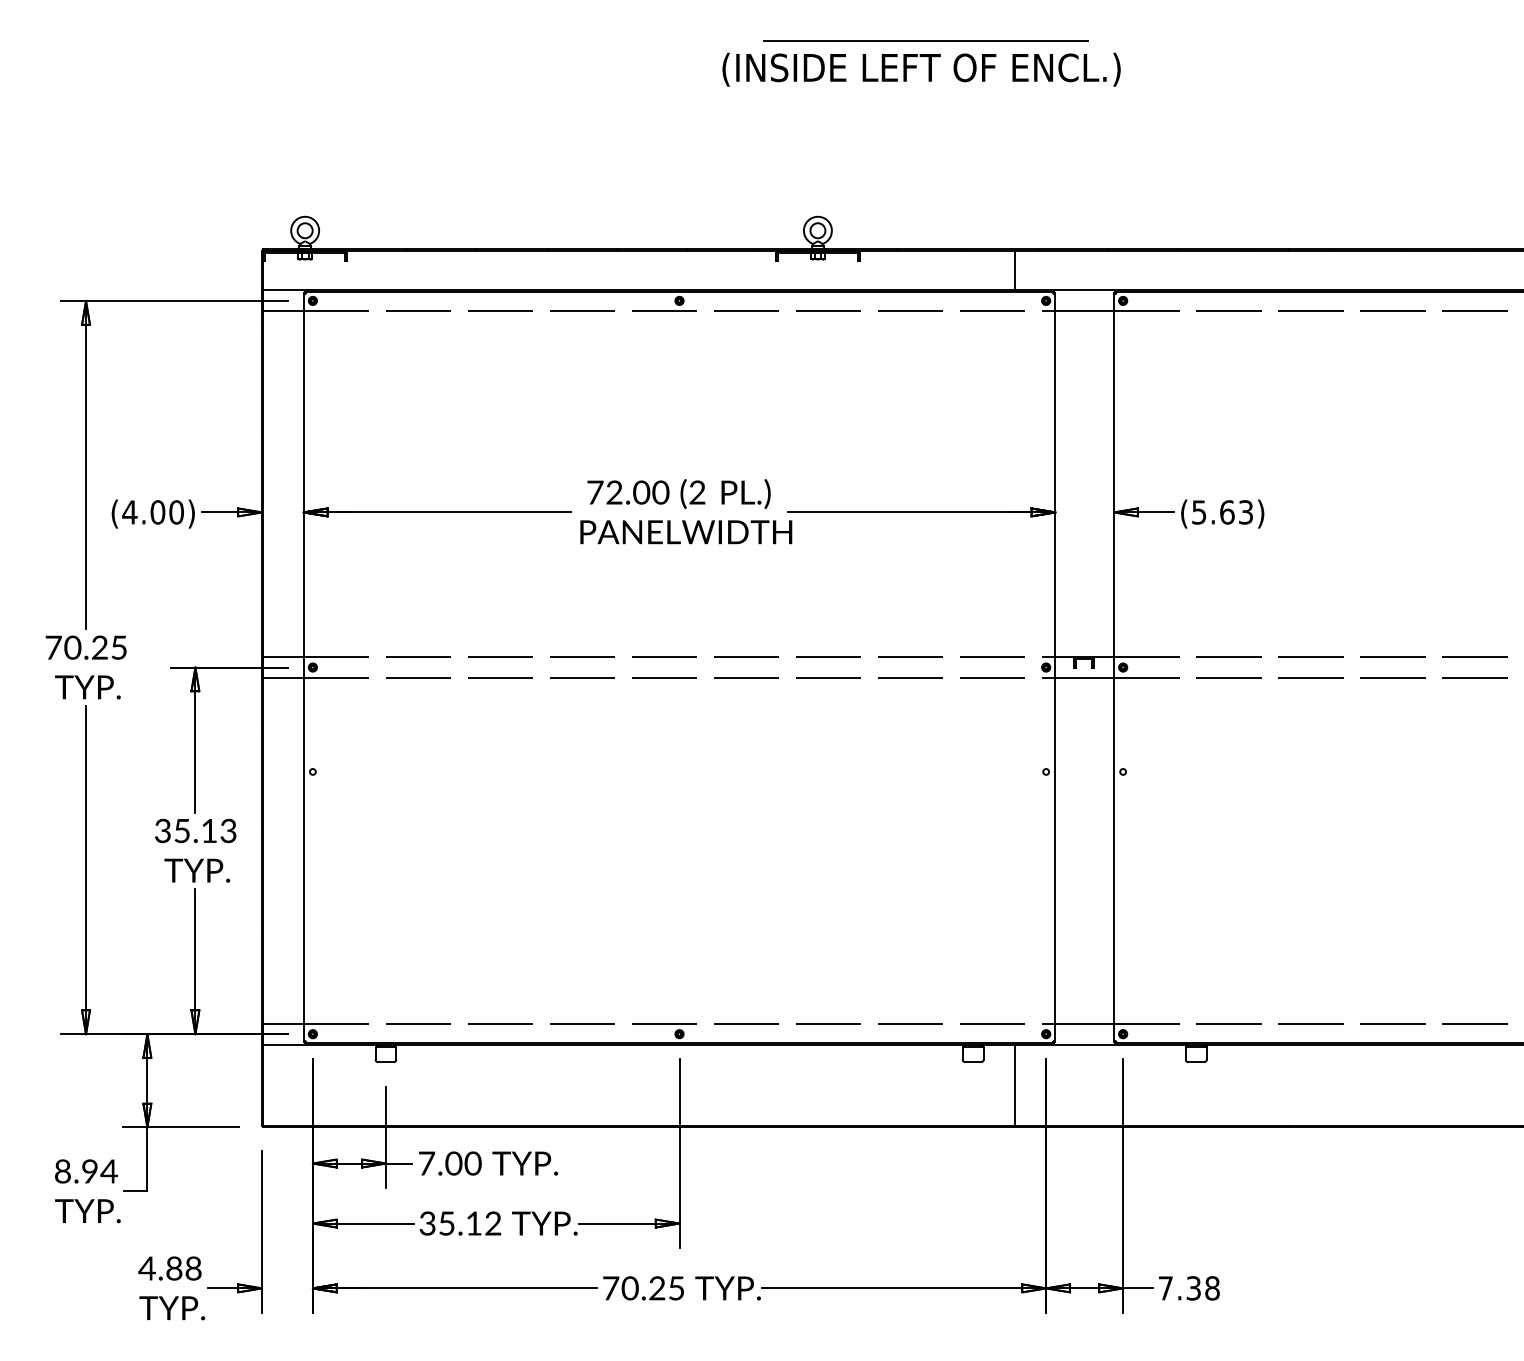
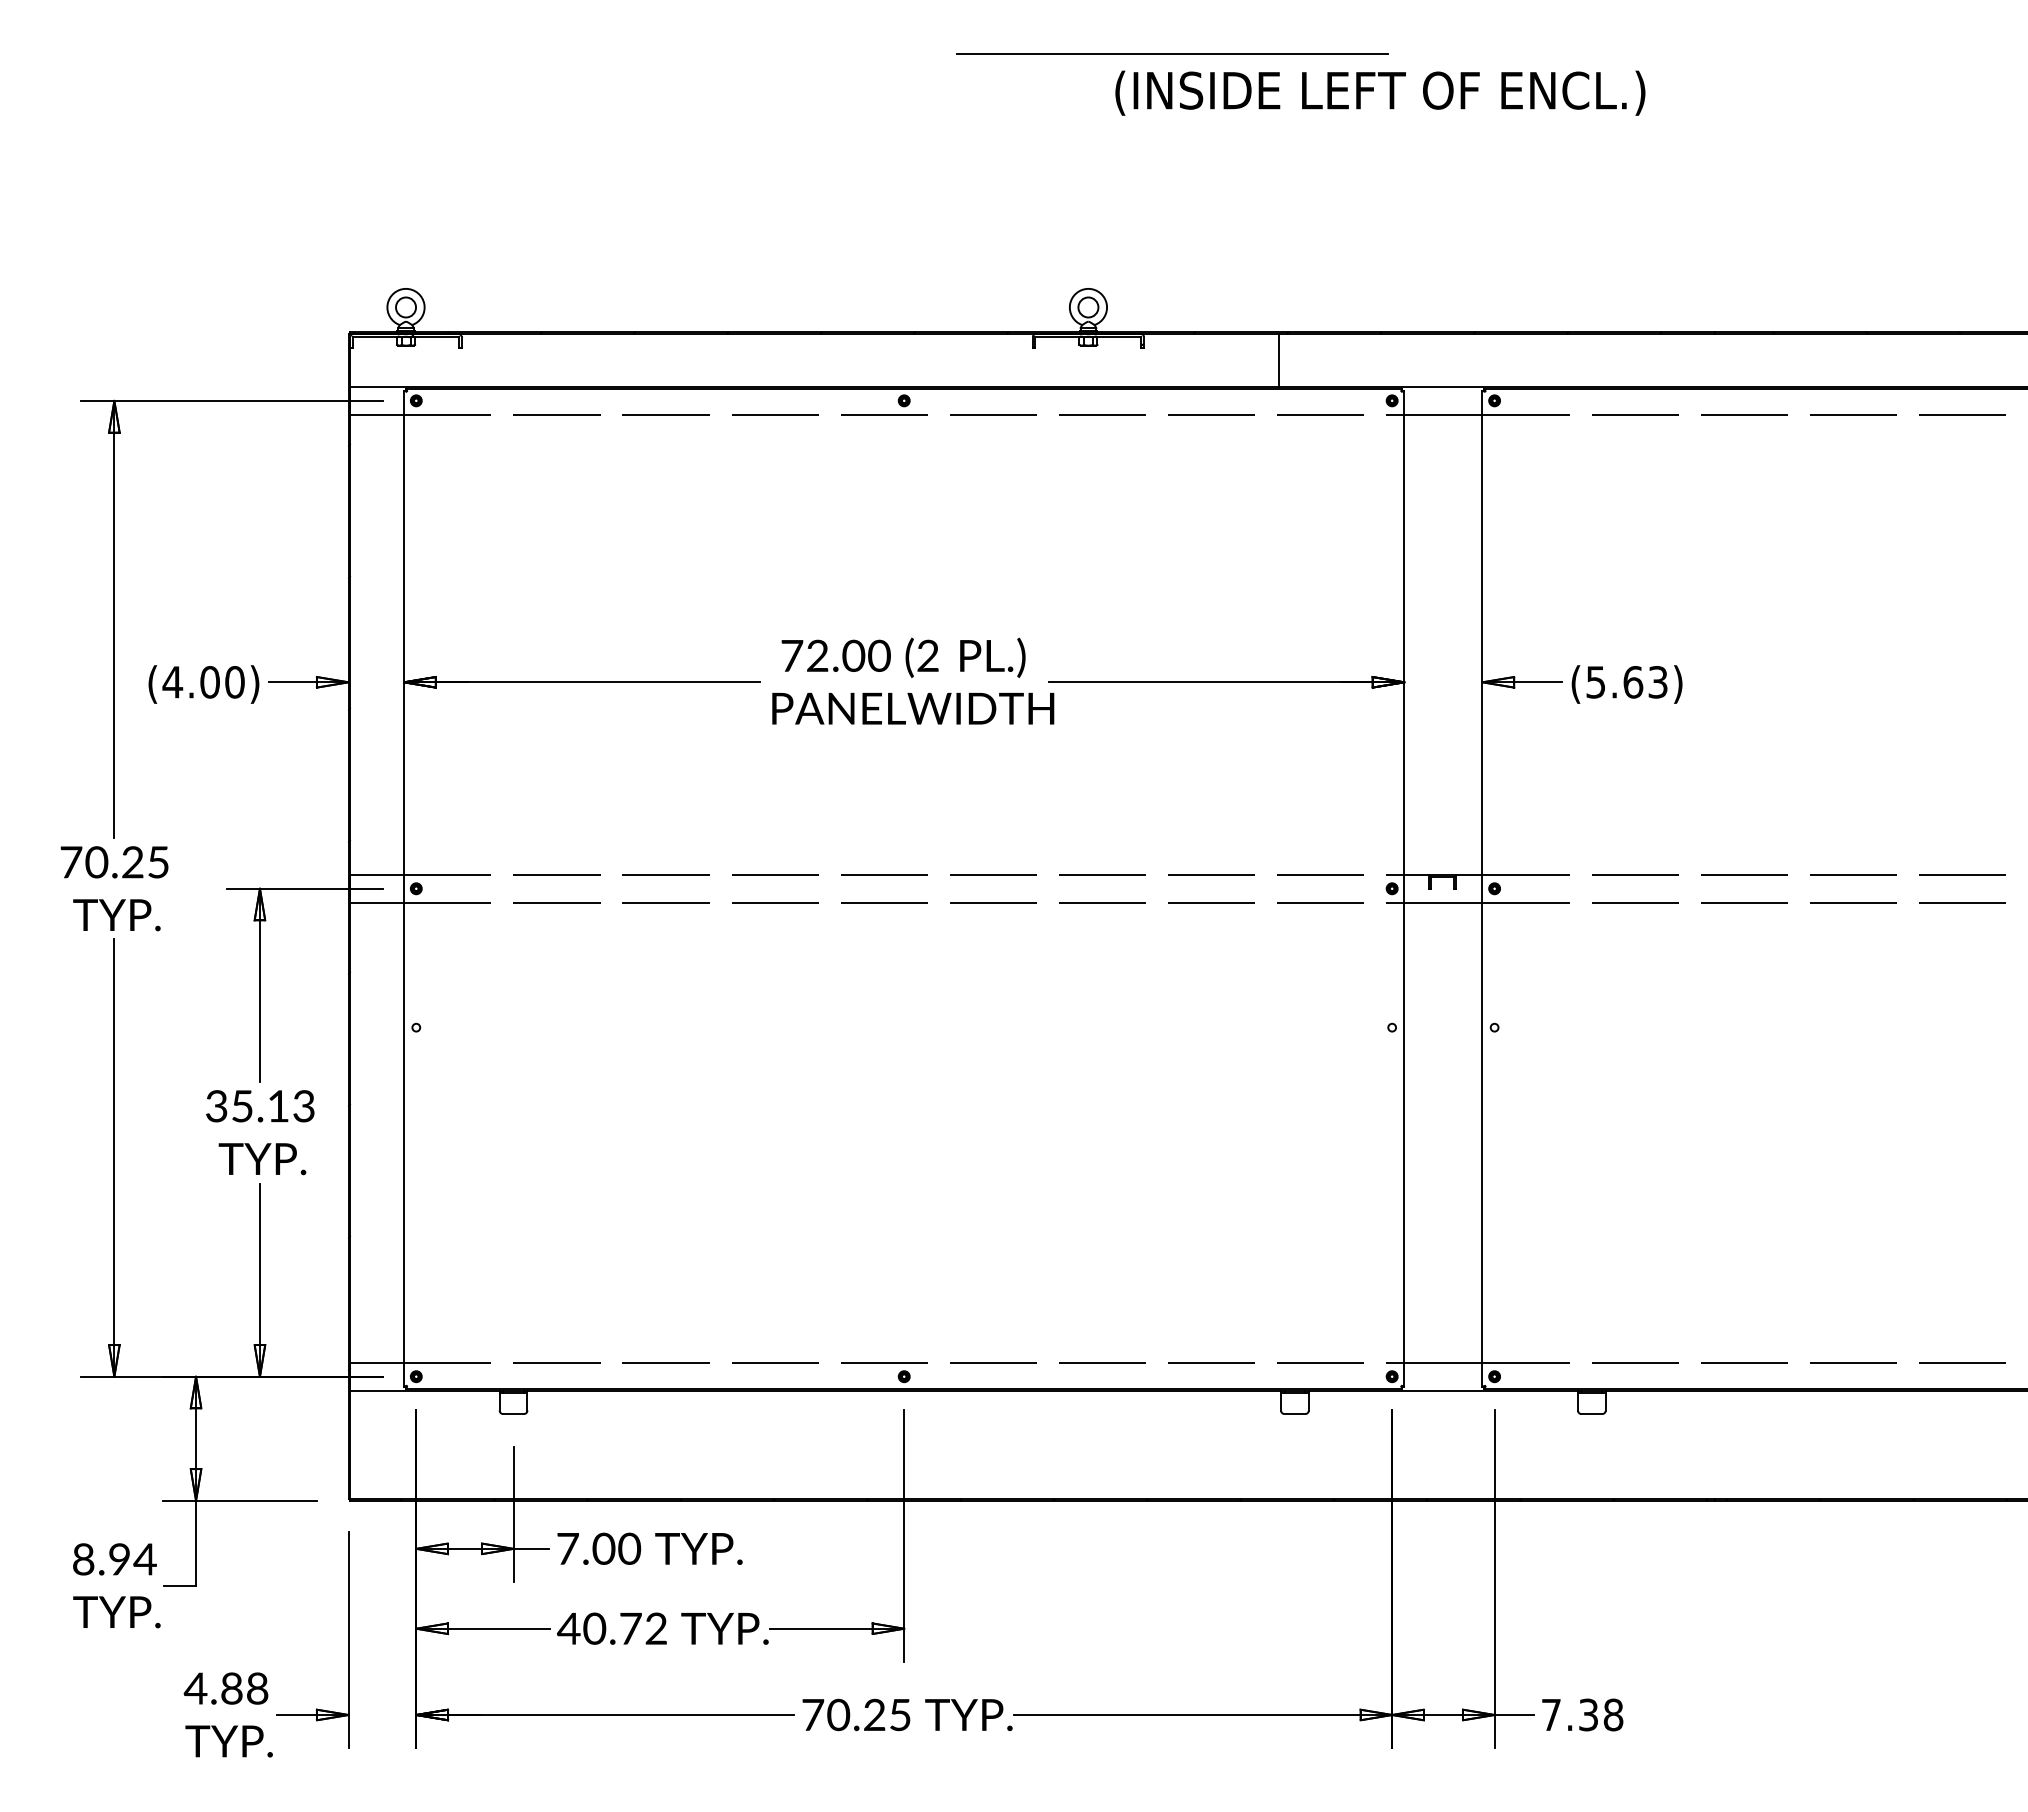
line: (926, 39) -> (1172, 53), moved
text: (921, 69) -> (1380, 92), moved
line: (1014, 270) -> (1278, 360), moved
line: (1014, 1085) -> (1350, 1444), removed
text: (450, 1223) -> (599, 1628), 35.12 -> 40.72

